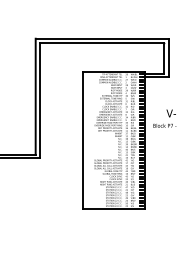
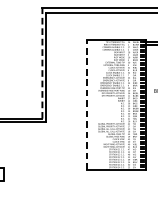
line: (35, 96) -> (42, 63), solid -> dashed
line: (82, 139) -> (86, 104), solid -> dashed

